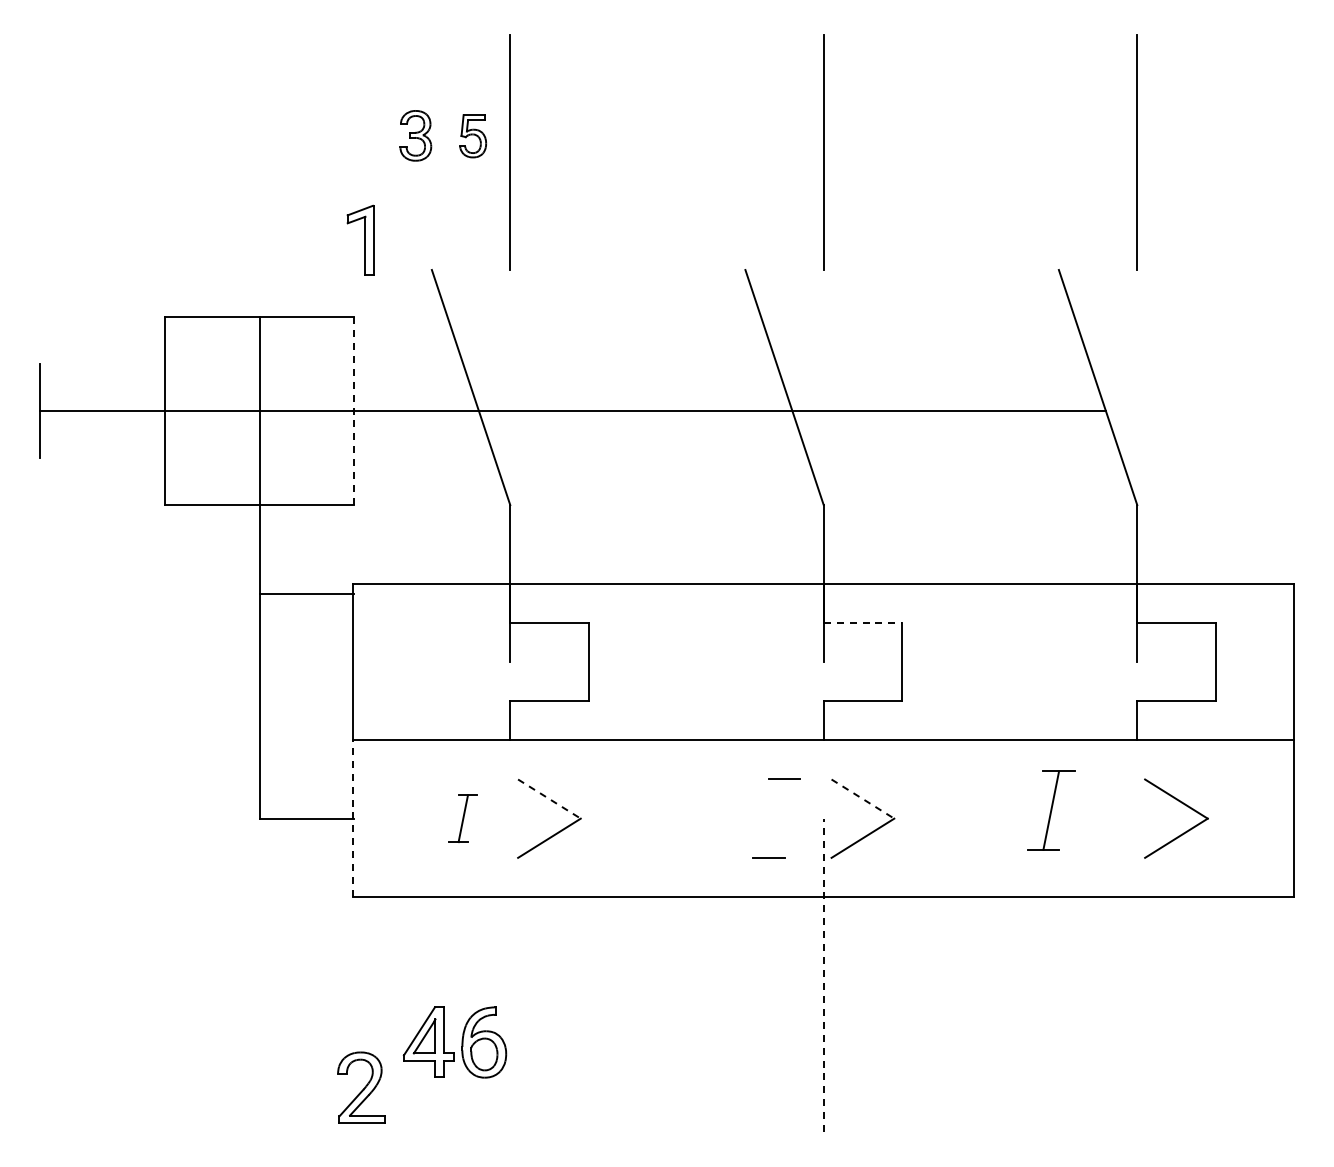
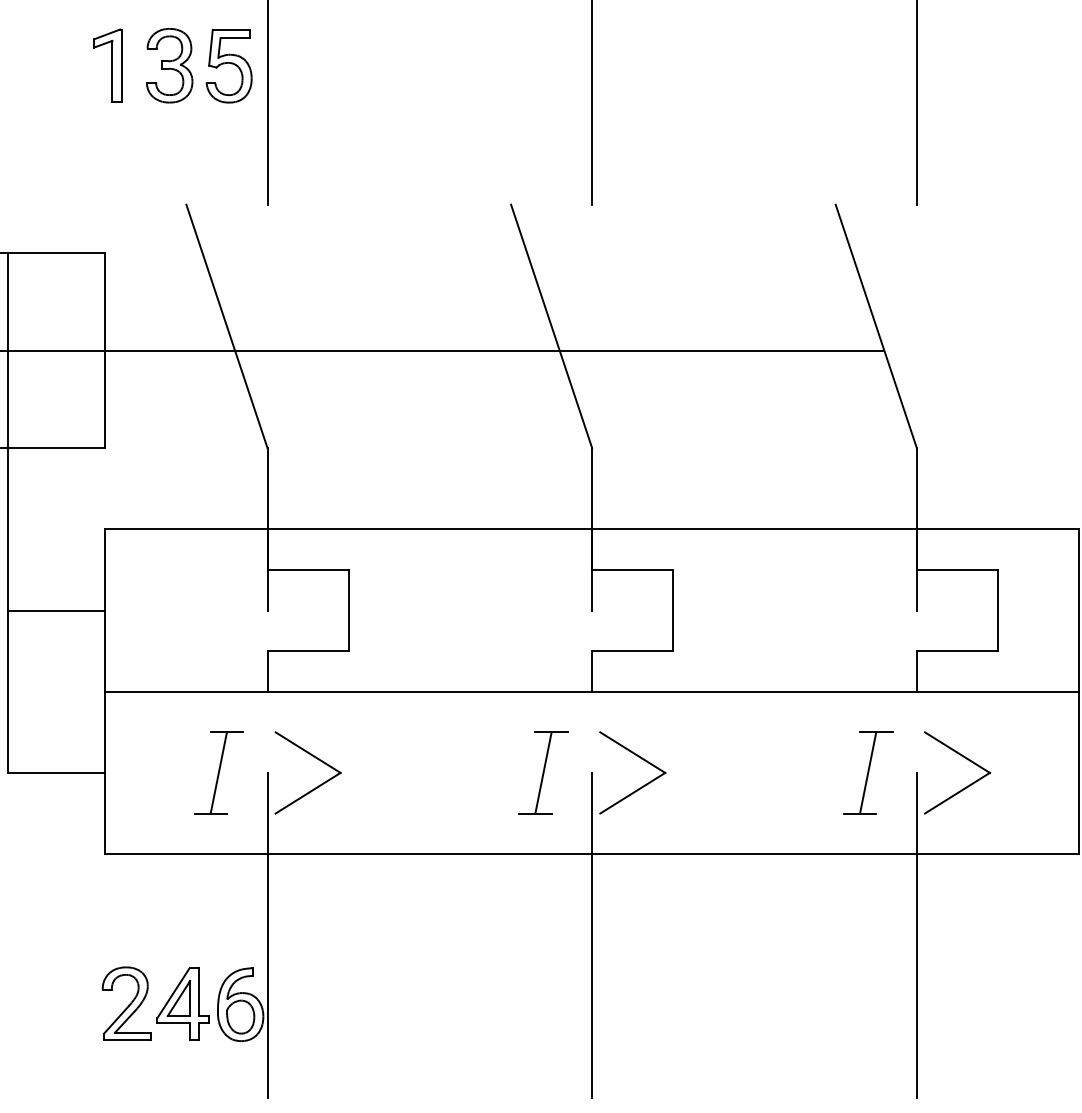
part: (415, 135) -> (169, 65), size x1.43
part: (472, 136) -> (228, 66), size x1.67
part: (360, 239) -> (107, 64), moved
line: (353, 411) -> (105, 351), dashed -> solid
line: (306, 593) -> (56, 610), moved
line: (863, 622) -> (633, 569), dashed -> solid
line: (549, 799) -> (308, 753), dashed -> solid
line: (862, 799) -> (632, 753), dashed -> solid
part: (1051, 810) -> (868, 772), moved
line: (353, 818) -> (105, 772), dashed -> solid
part: (463, 818) -> (219, 772), size x1.67
line: (776, 818) -> (543, 772), added
line: (510, 975) -> (267, 935), added
line: (823, 975) -> (591, 935), dashed -> solid
line: (1137, 975) -> (917, 935), added
part: (361, 1087) -> (126, 1003), moved

